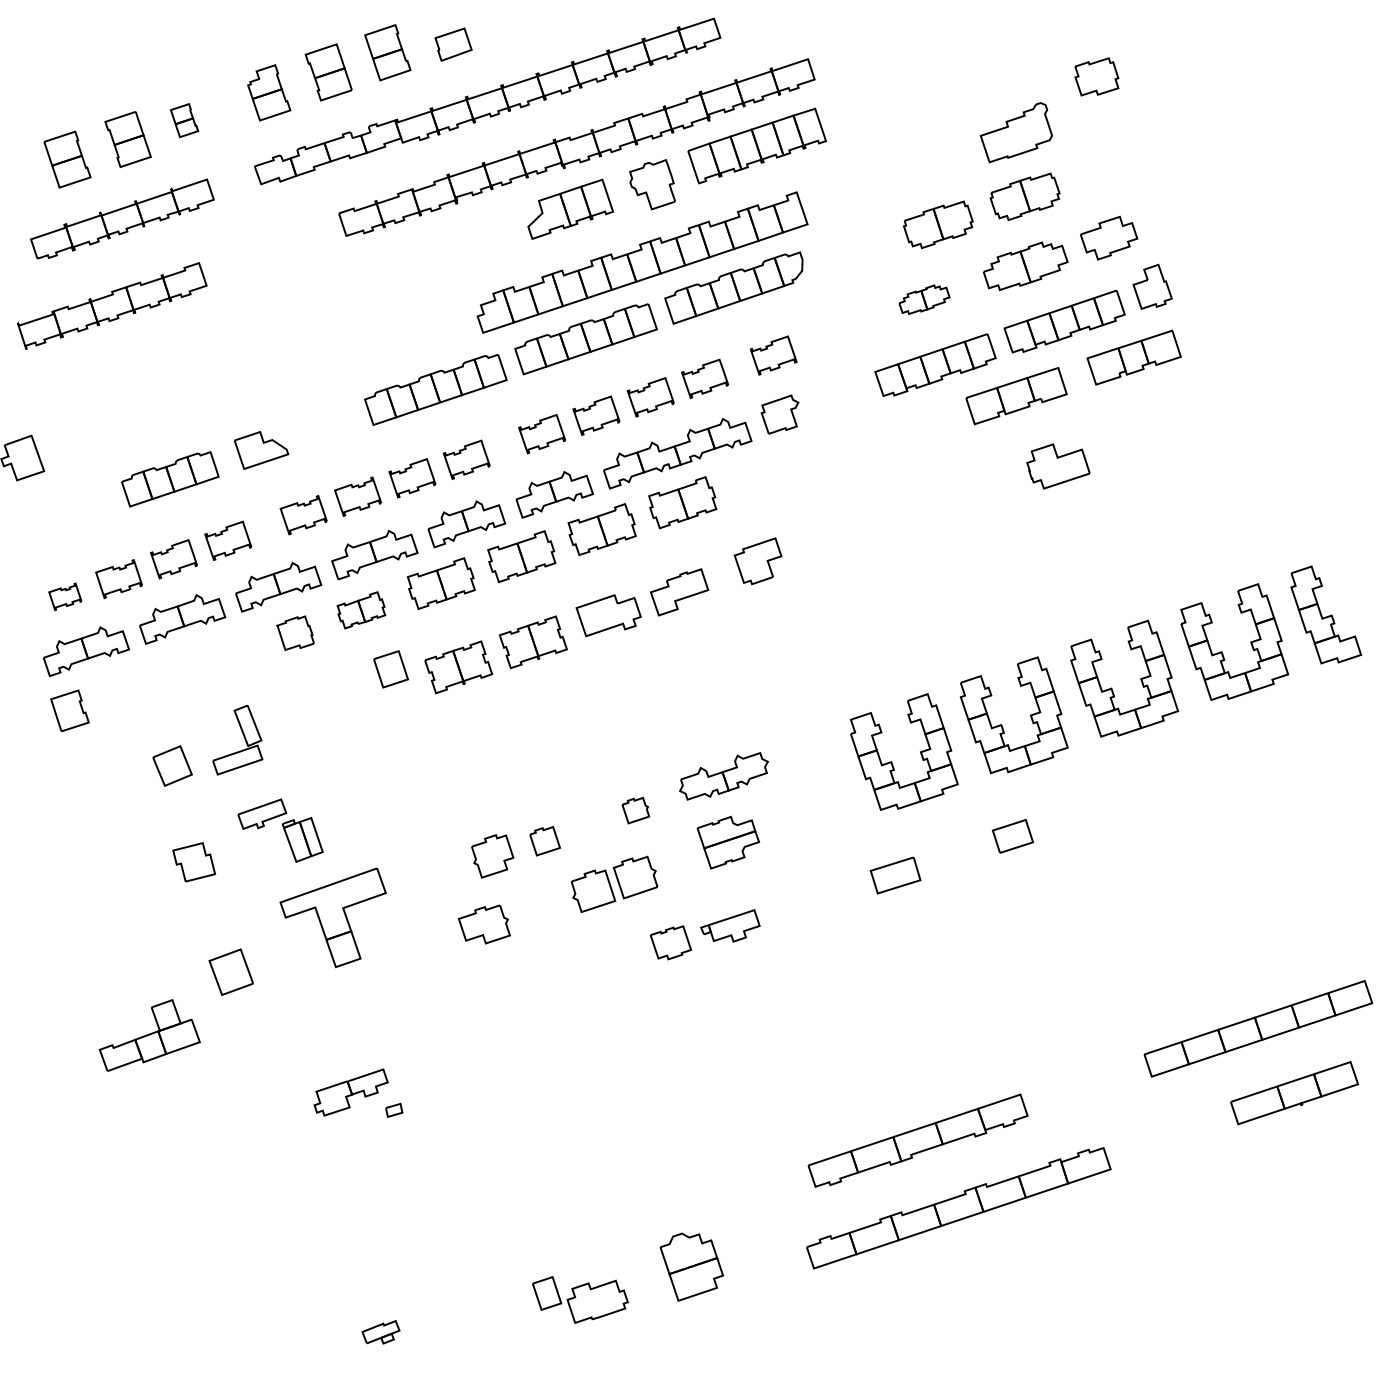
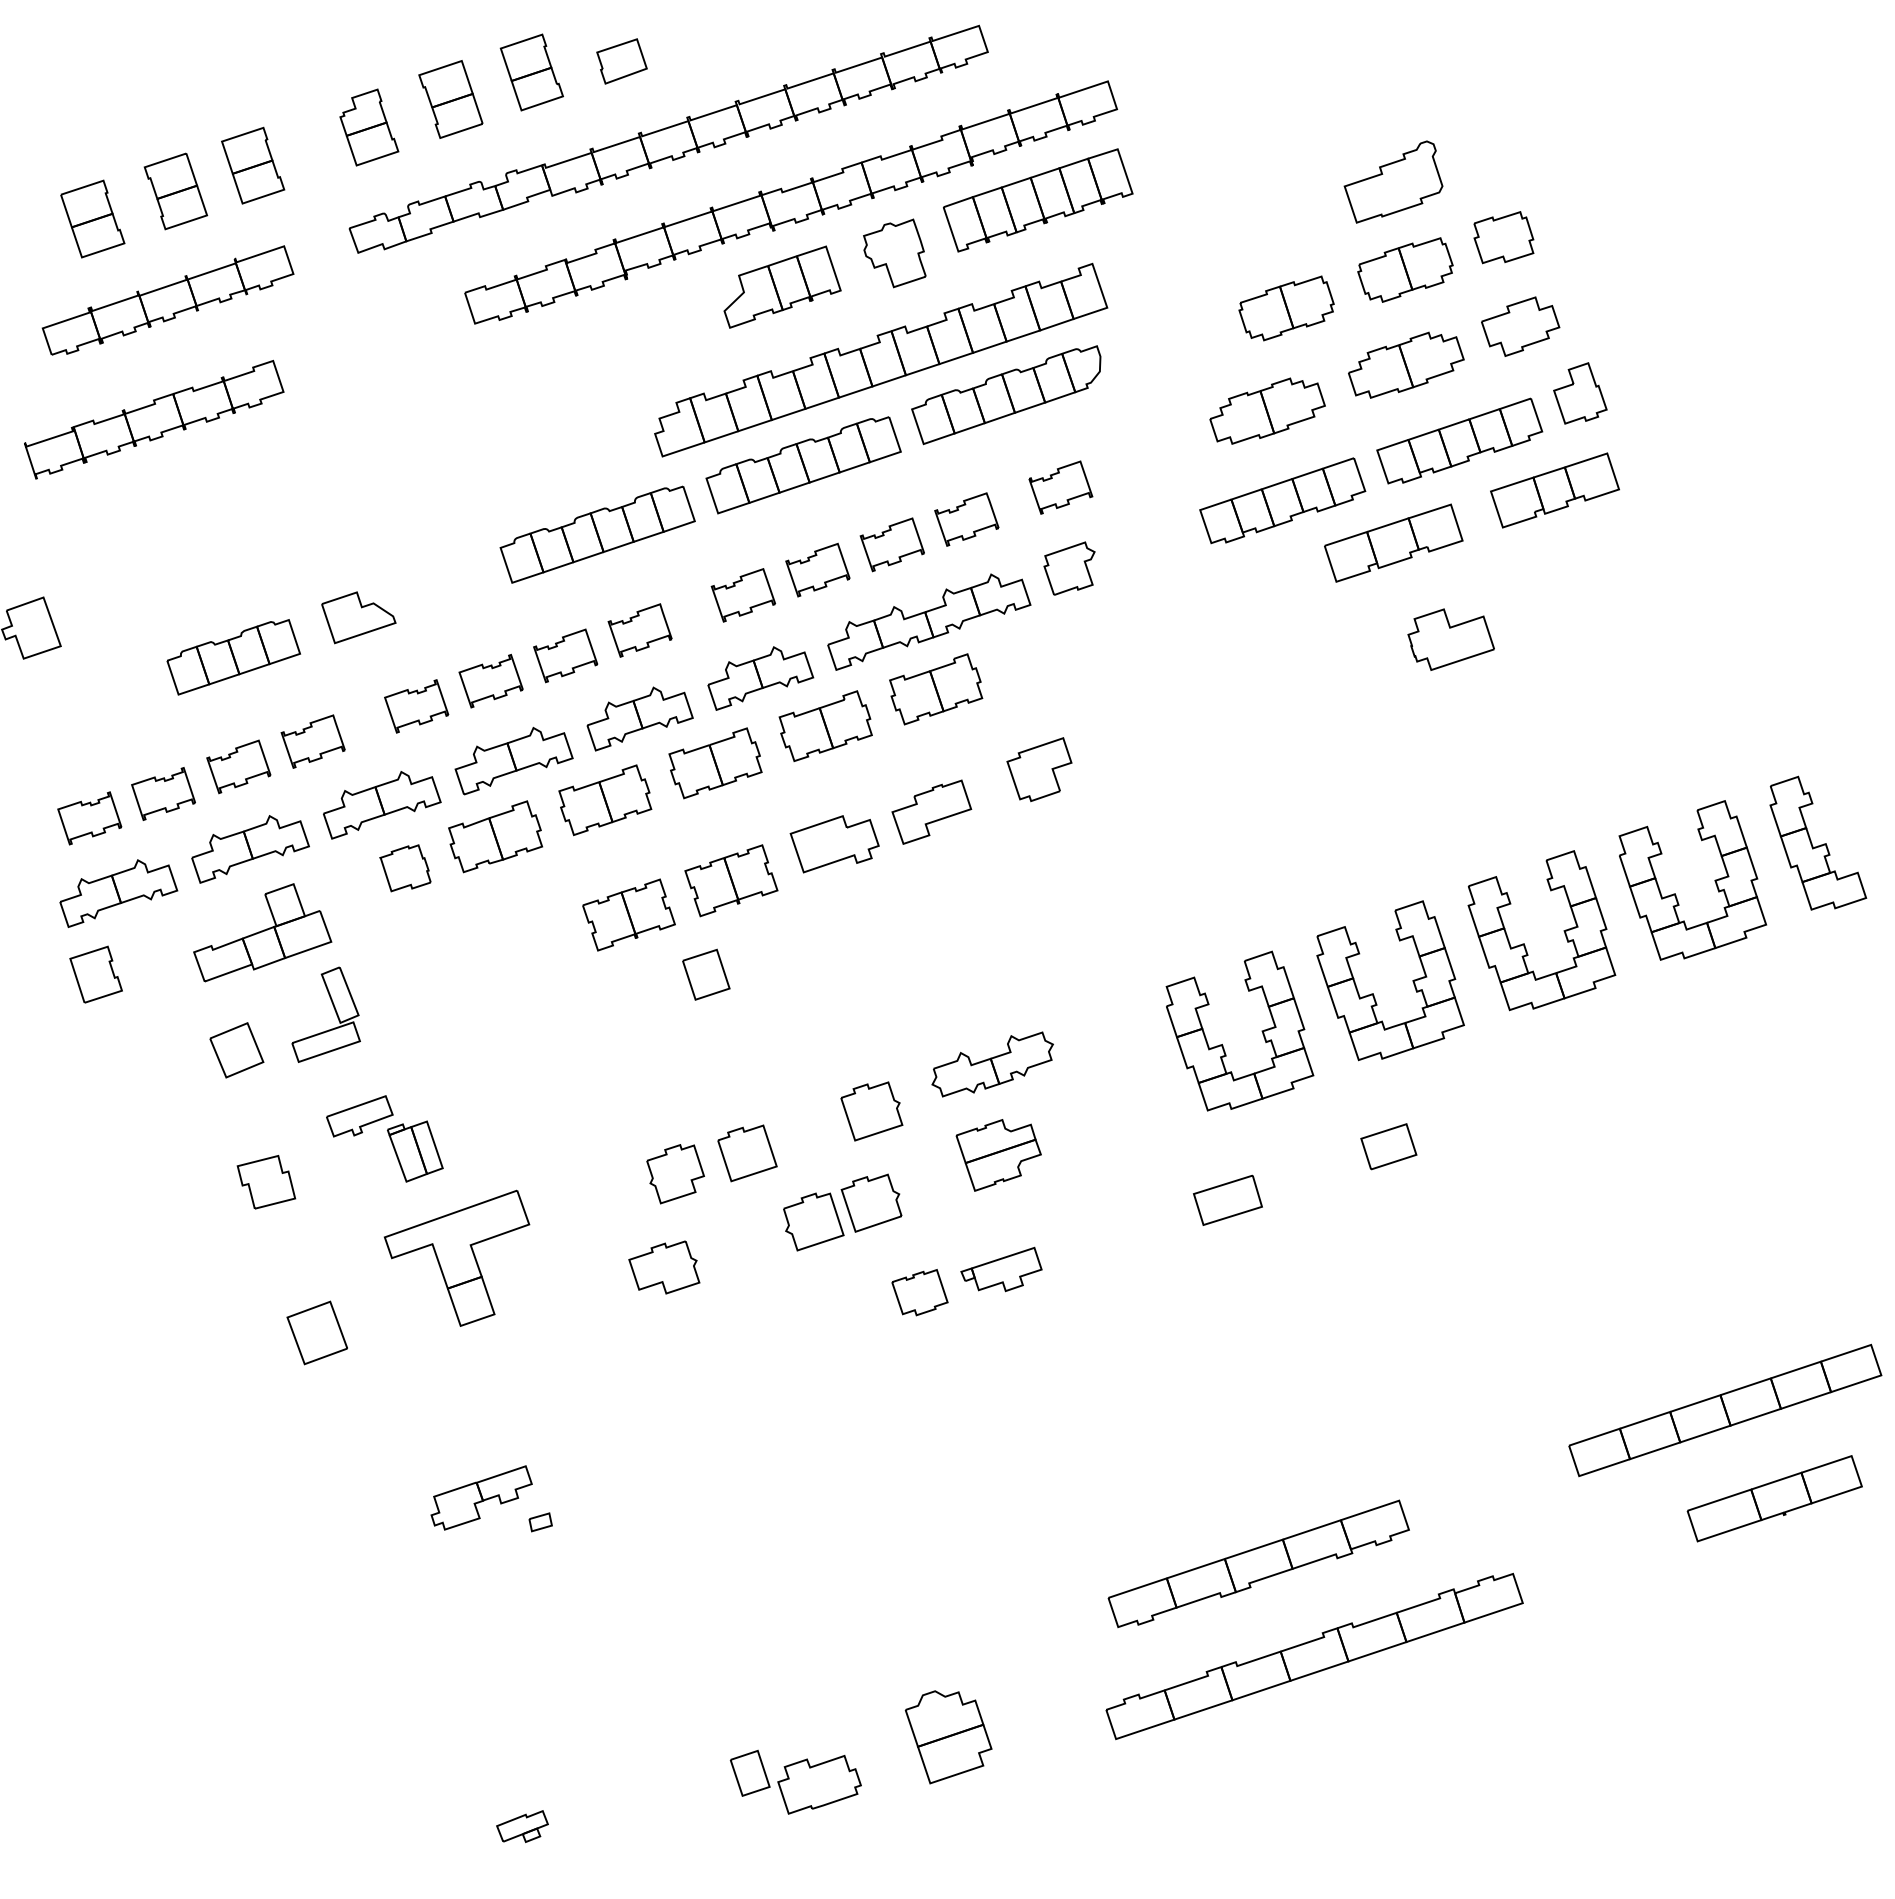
part: (1096, 76) -> (1503, 237), moved
part: (184, 120) -> (253, 165), size x1.67
part: (924, 299) -> (1267, 410), size x1.67
part: (65, 596) -> (89, 818), size x1.43
part: (361, 610) -> (495, 836), size x1.43
part: (391, 669) -> (706, 974), moved
part: (635, 810) -> (871, 1111), size x1.67
part: (545, 841) -> (747, 1153), size x1.43
part: (149, 1035) -> (262, 932), moved

